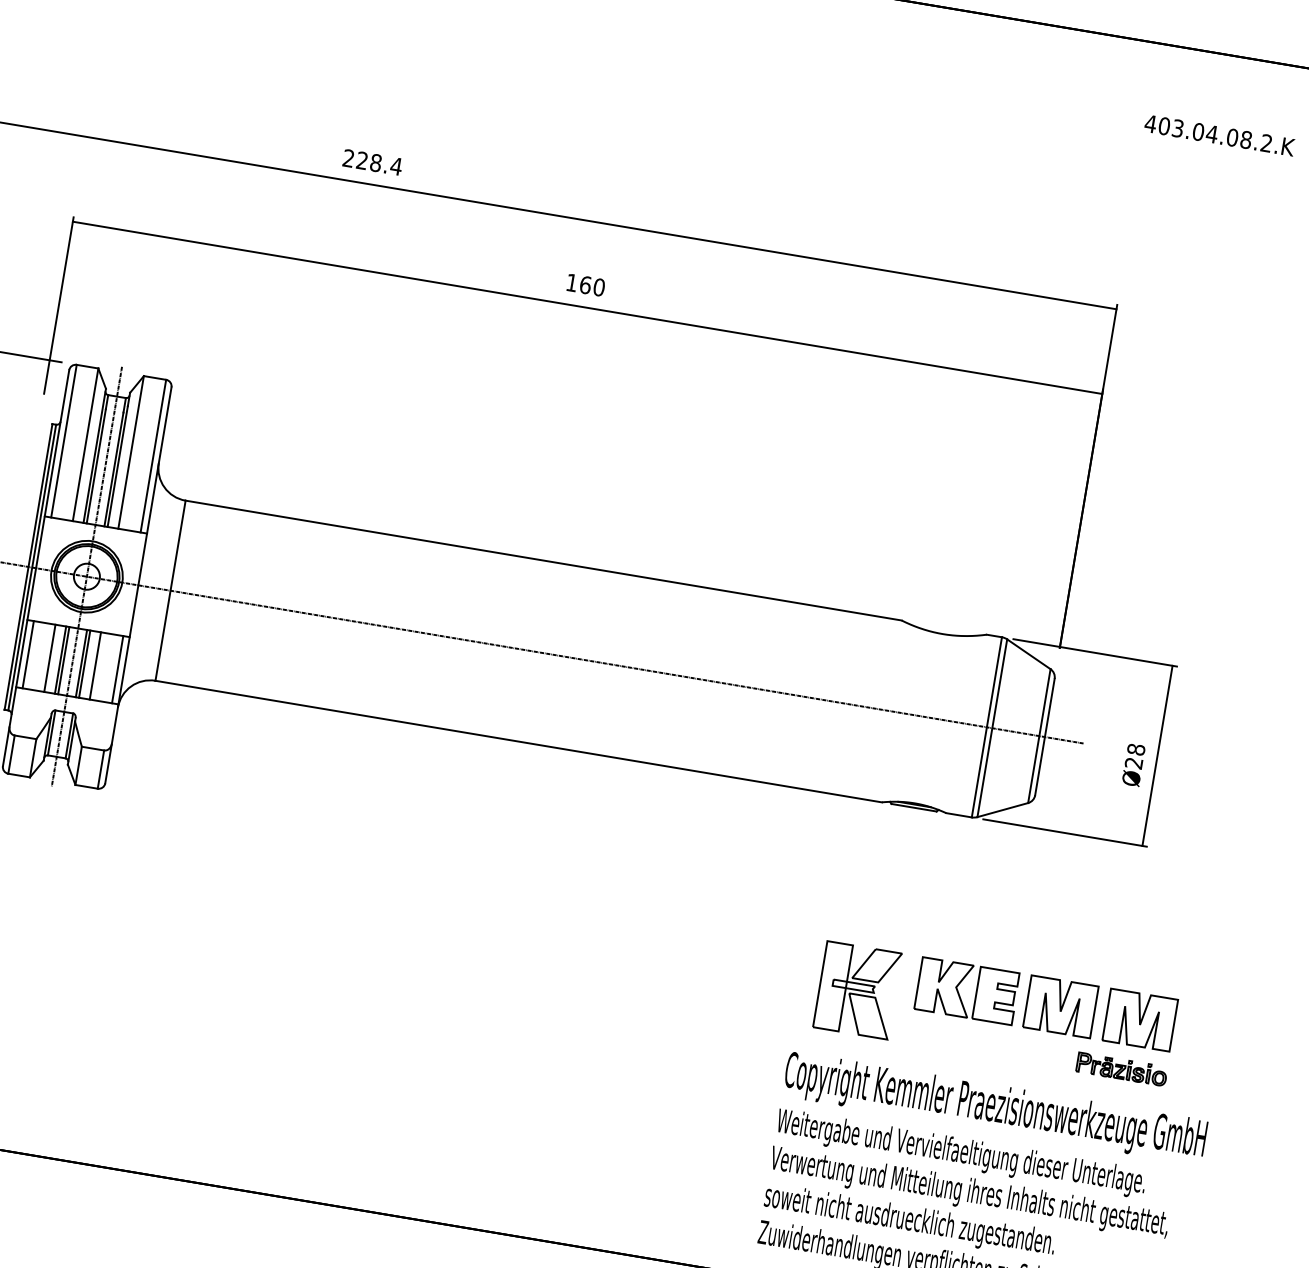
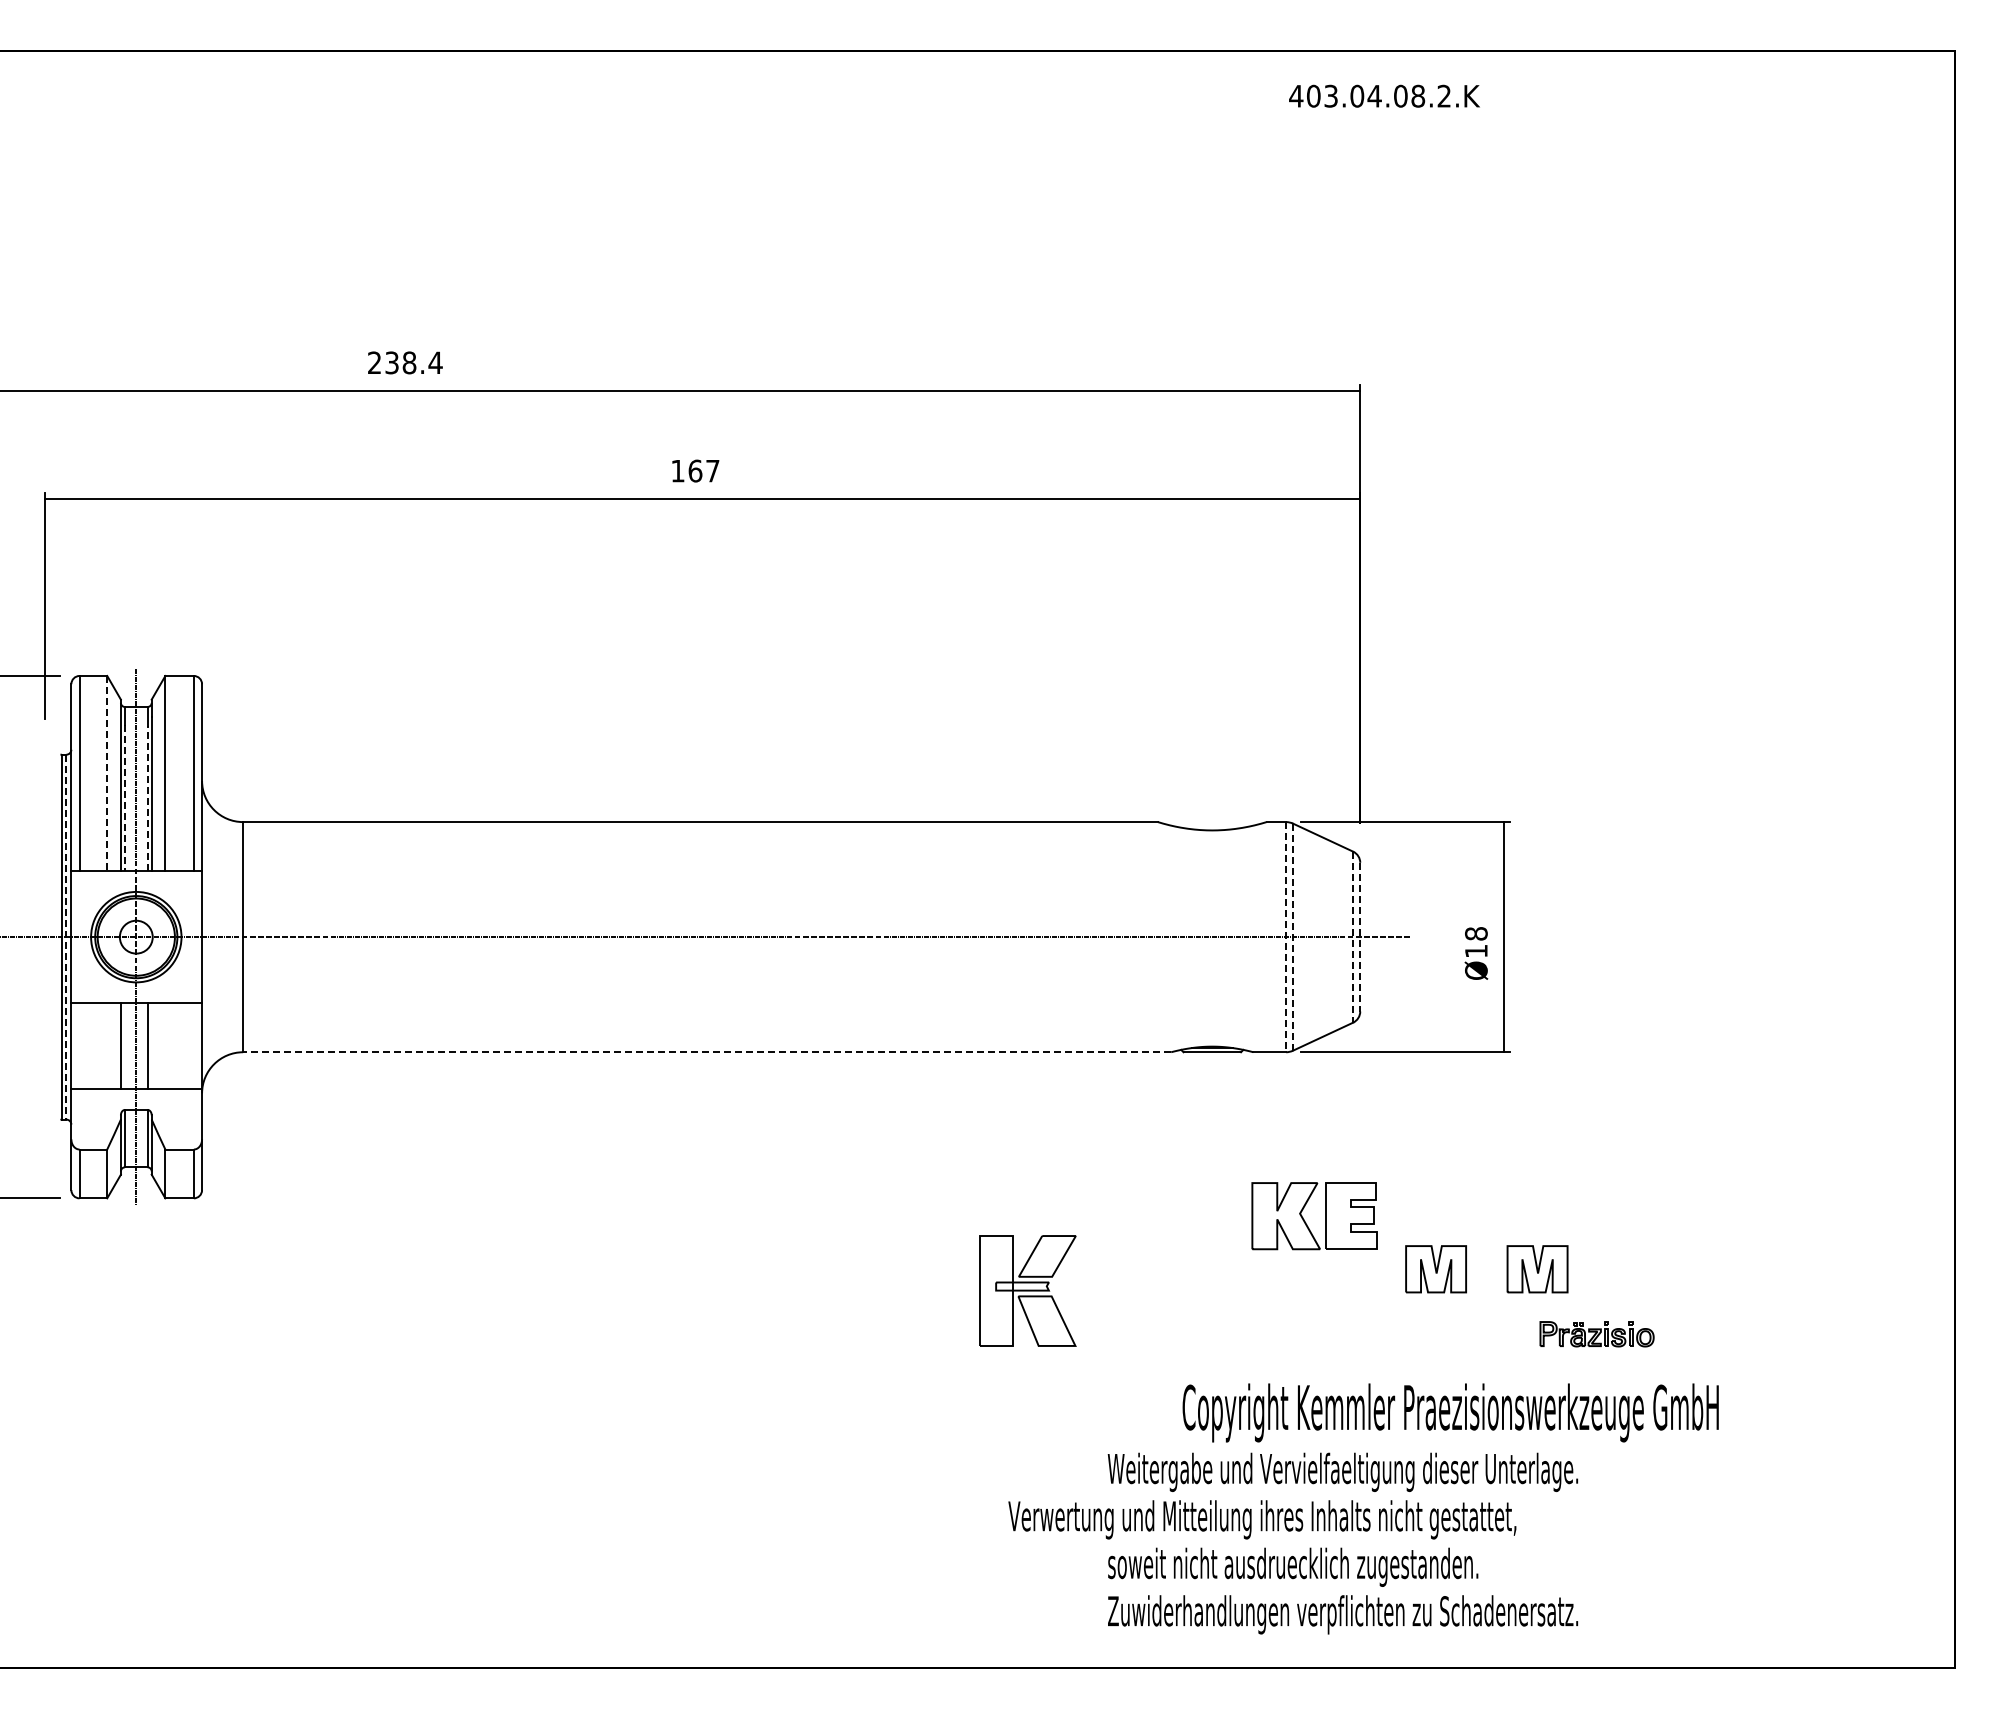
text: (1219, 134) -> (1384, 95), moved
text: (361, 160) -> (391, 362), 228.4 -> 238.4
text: (599, 286) -> (712, 470), 160 -> 167
line: (85, 444) -> (107, 773), solid -> dashed
line: (96, 466) -> (125, 798), solid -> dashed
line: (113, 469) -> (147, 798), solid -> dashed
line: (32, 567) -> (66, 937), solid -> dashed
line: (28, 654) -> (79, 1046), removed
line: (50, 658) -> (107, 1046), removed
line: (64, 660) -> (125, 1046), removed
line: (84, 664) -> (151, 1046), removed
line: (95, 666) -> (165, 1046), removed
line: (117, 669) -> (193, 1046), removed
line: (987, 727) -> (1286, 937), solid -> dashed
line: (992, 728) -> (1293, 937), solid -> dashed
line: (1039, 736) -> (1353, 937), solid -> dashed
line: (1045, 737) -> (1360, 937), solid -> dashed
line: (518, 741) -> (706, 1052), solid -> dashed
text: (1134, 763) -> (1476, 951), Ø28 -> Ø18
part: (857, 989) -> (1027, 1290), moved
part: (960, 995) -> (1306, 1222), moved
part: (1060, 1007) -> (1435, 1269), size x0.7
part: (1140, 1020) -> (1537, 1269), size x0.7
part: (1121, 1069) -> (1596, 1334), moved
text: (995, 1107) -> (1450, 1412), moved
text: (969, 1193) -> (1262, 1519), moved

